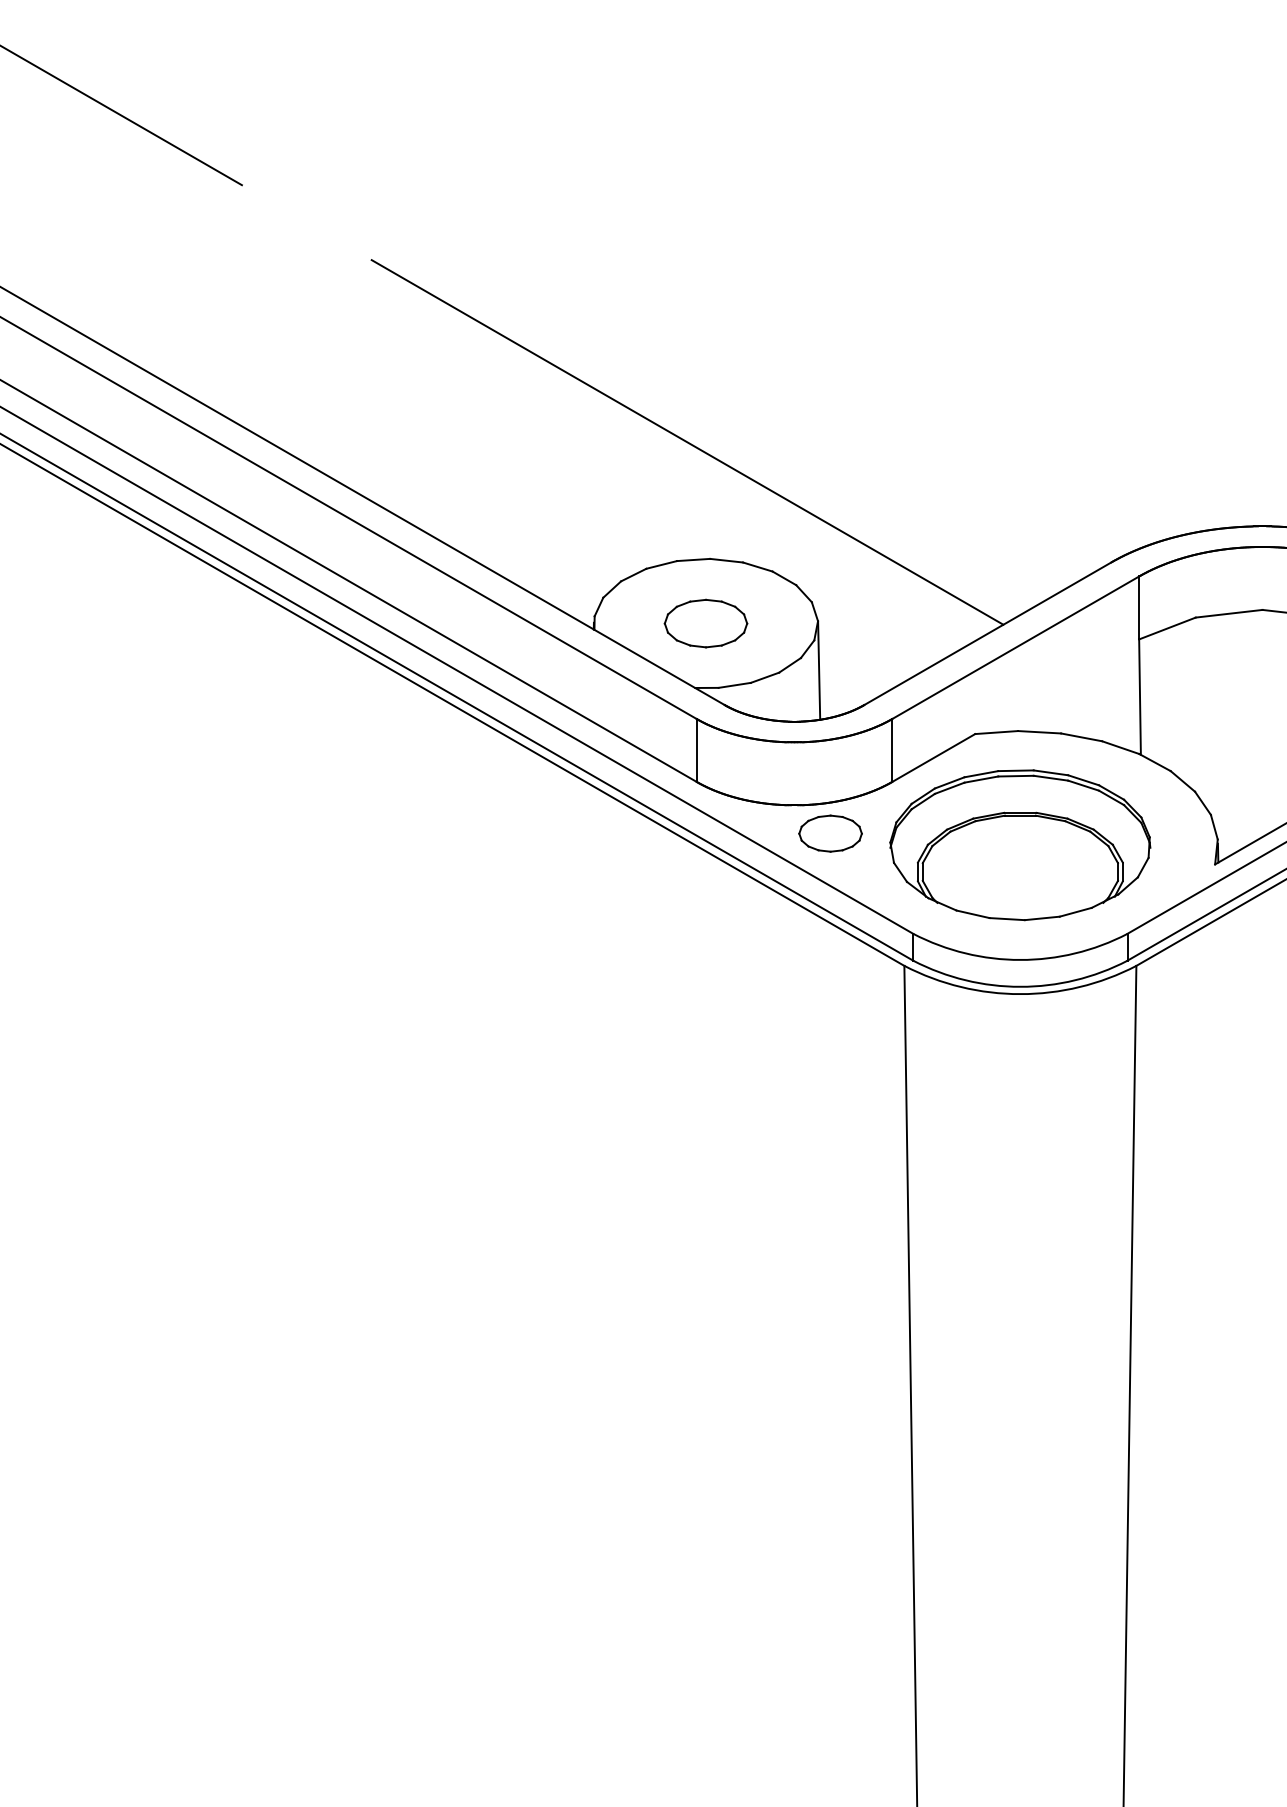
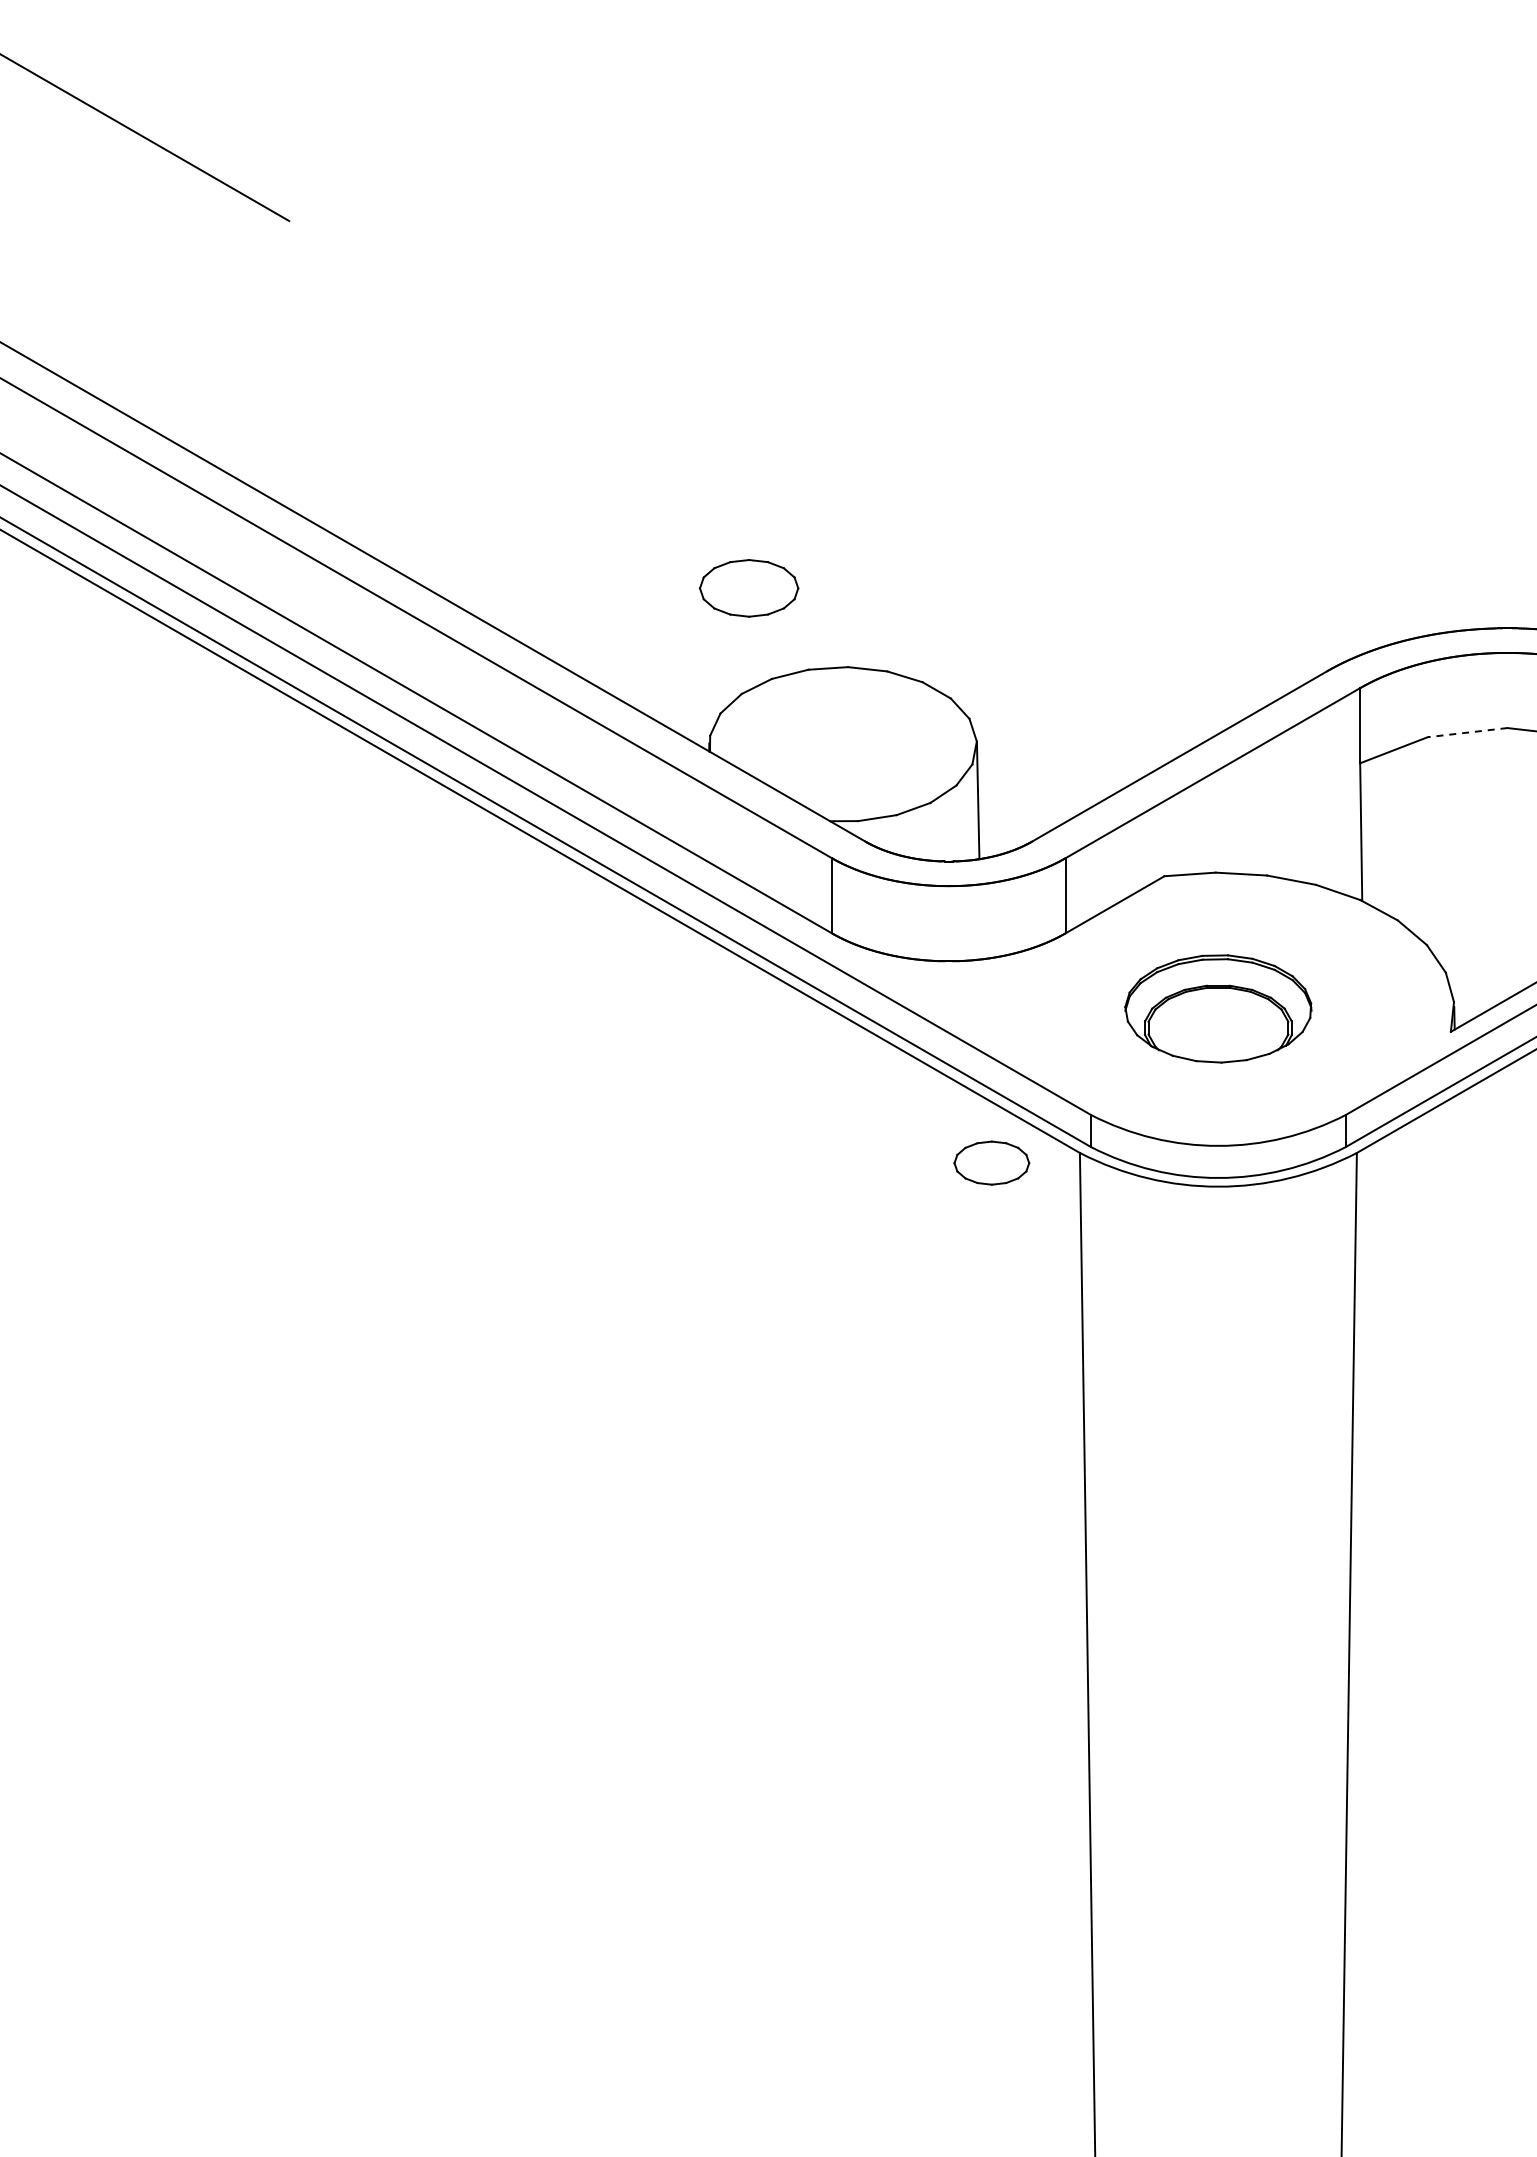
line: (687, 441) -> (821, 527), removed
line: (1229, 613) -> (1467, 732), solid -> dashed
part: (706, 623) -> (749, 588), moved
part: (830, 833) -> (991, 1162), moved
part: (1020, 844) -> (1218, 1008), size x0.6

